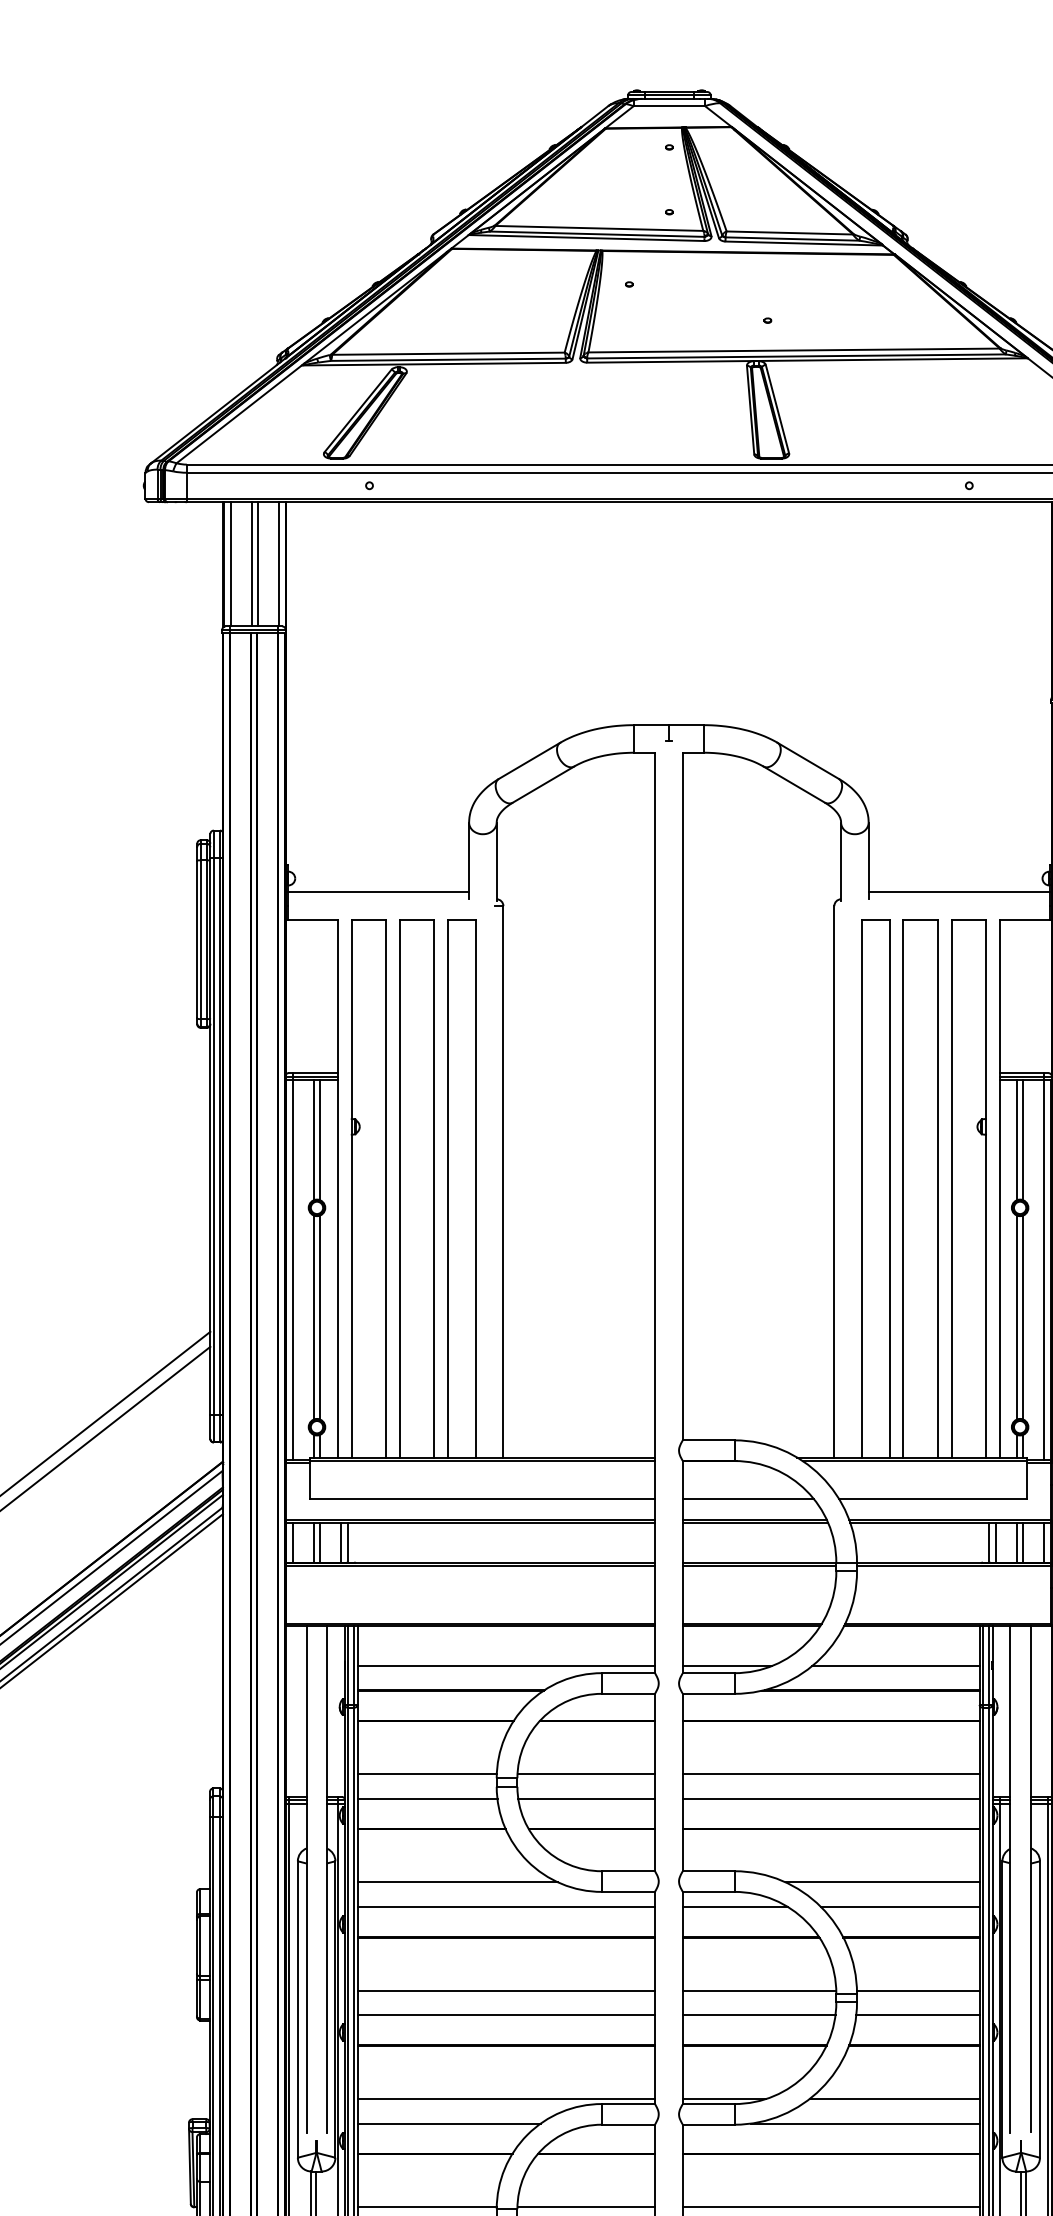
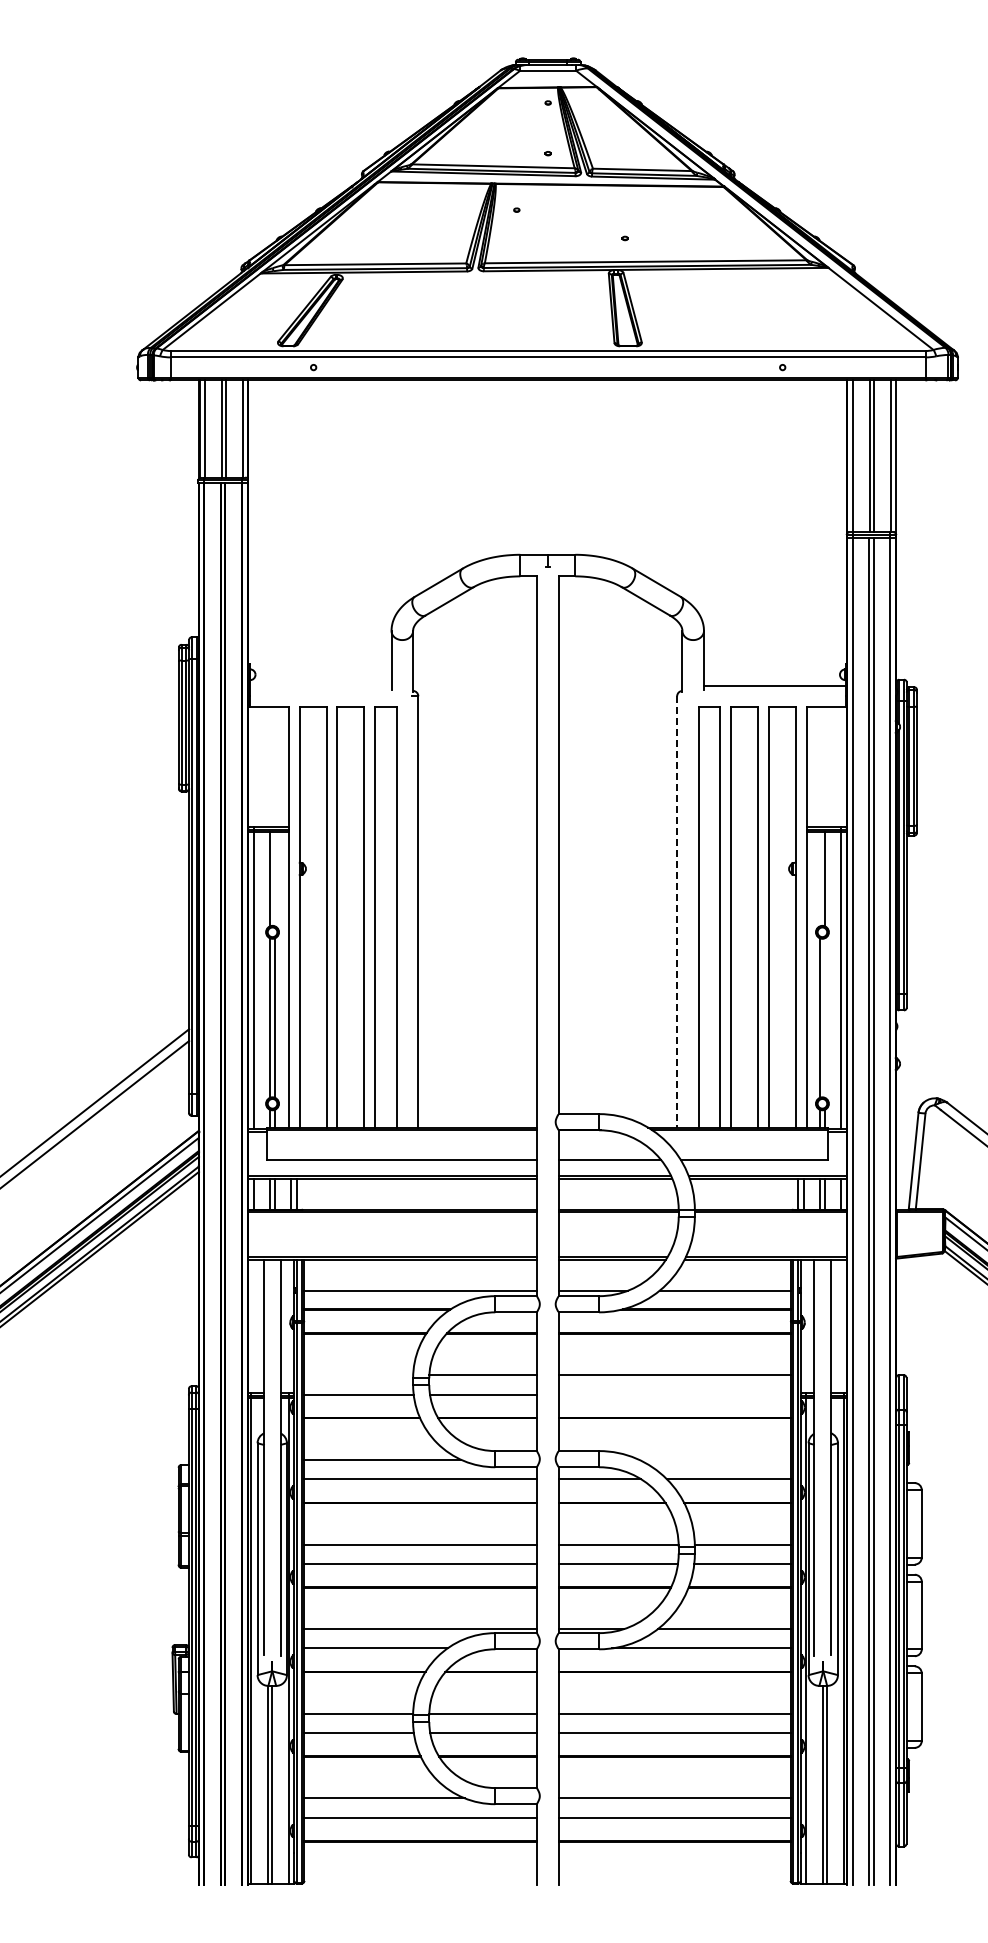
line: (378, 892) -> (320, 685), removed
line: (319, 1140) -> (274, 879), removed
line: (1017, 1140) -> (820, 879), removed
line: (834, 1181) -> (677, 911), solid -> dashed
line: (1022, 1316) -> (824, 1017), removed
line: (426, 1774) -> (358, 1375), removed
line: (830, 1798) -> (674, 1394), removed
line: (882, 1882) -> (714, 1459), removed

